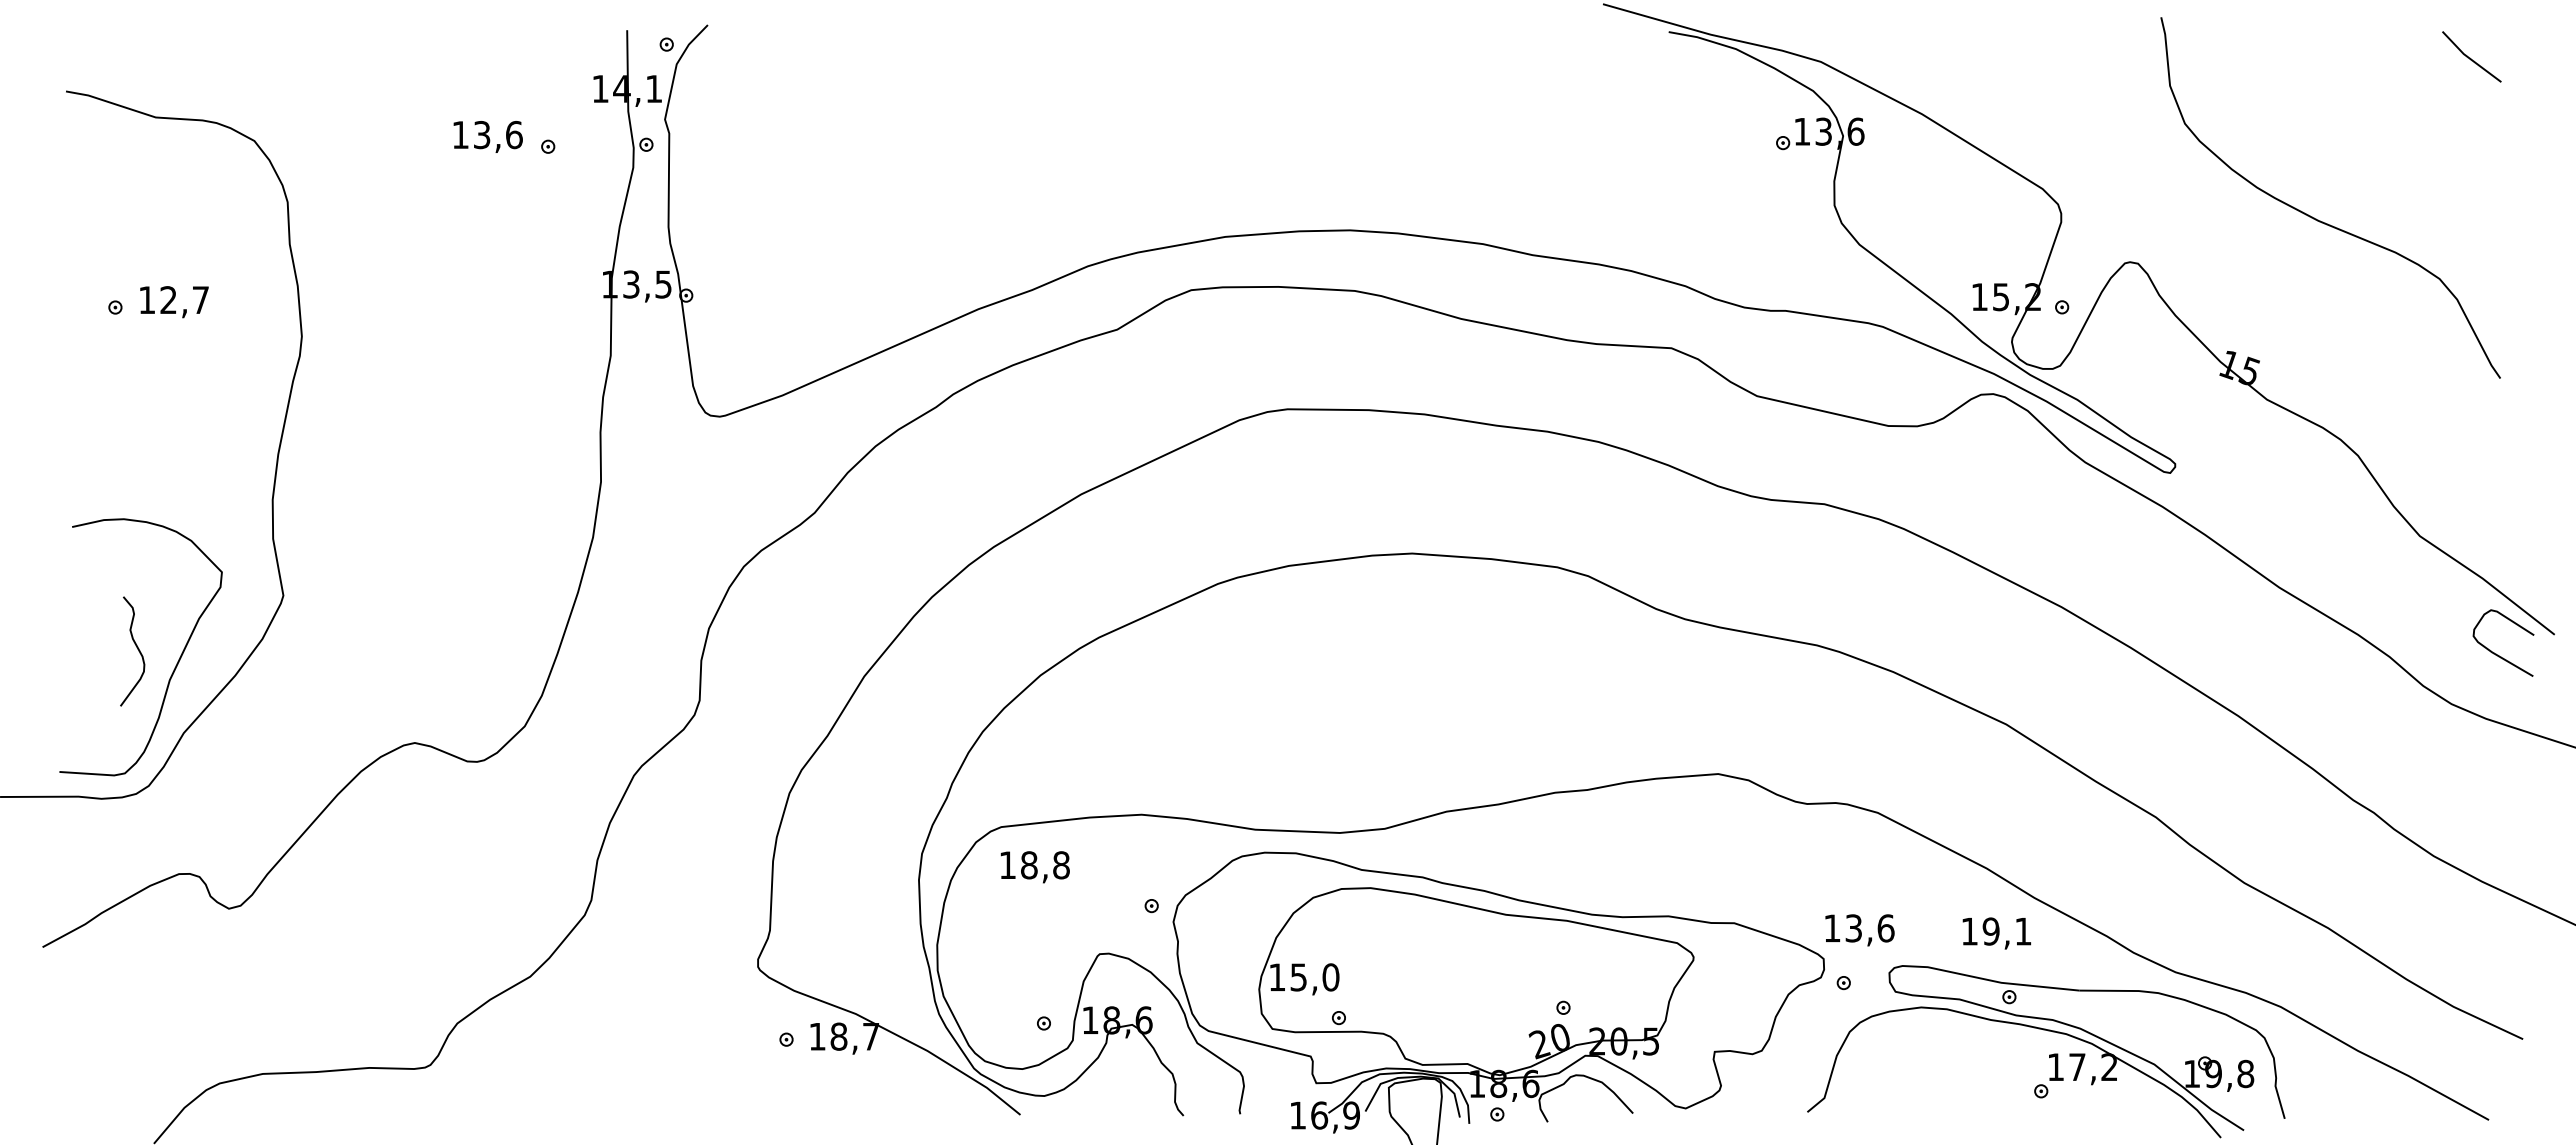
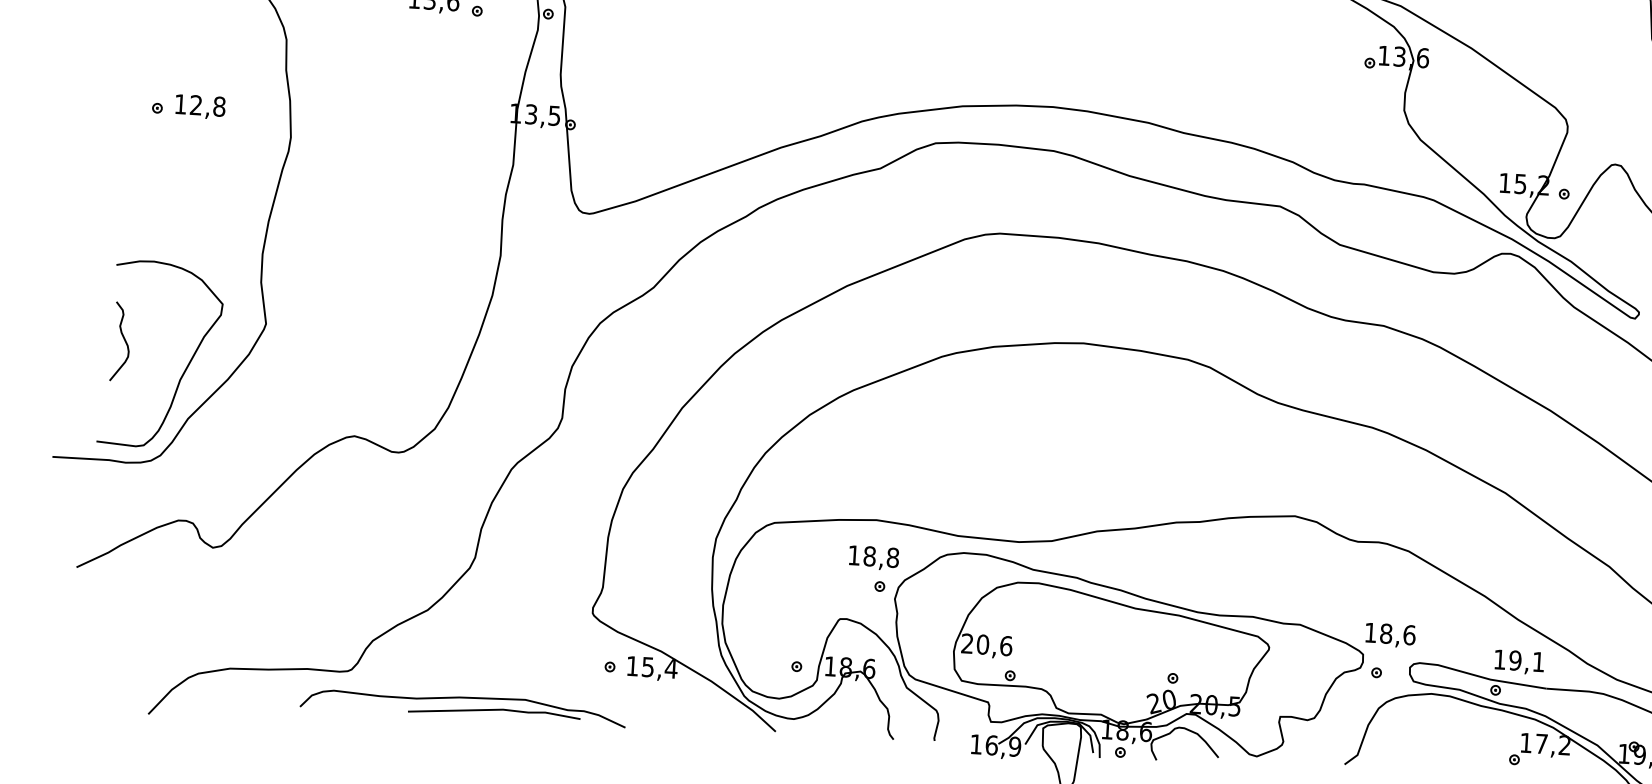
text: (200, 300) -> (219, 106), 12,7 -> 12,8
curve: (137, 649) -> (124, 340), moved
text: (1034, 867) -> (873, 558), moved
text: (1853, 928) -> (1386, 633), 13,6 -> 18,6
text: (1996, 933) -> (1519, 662), moved
text: (1304, 977) -> (987, 644), 15,0 -> 20,6
text: (855, 1036) -> (660, 667), 18,7 -> 15,4
part: (587, 1106) -> (463, 706), added

